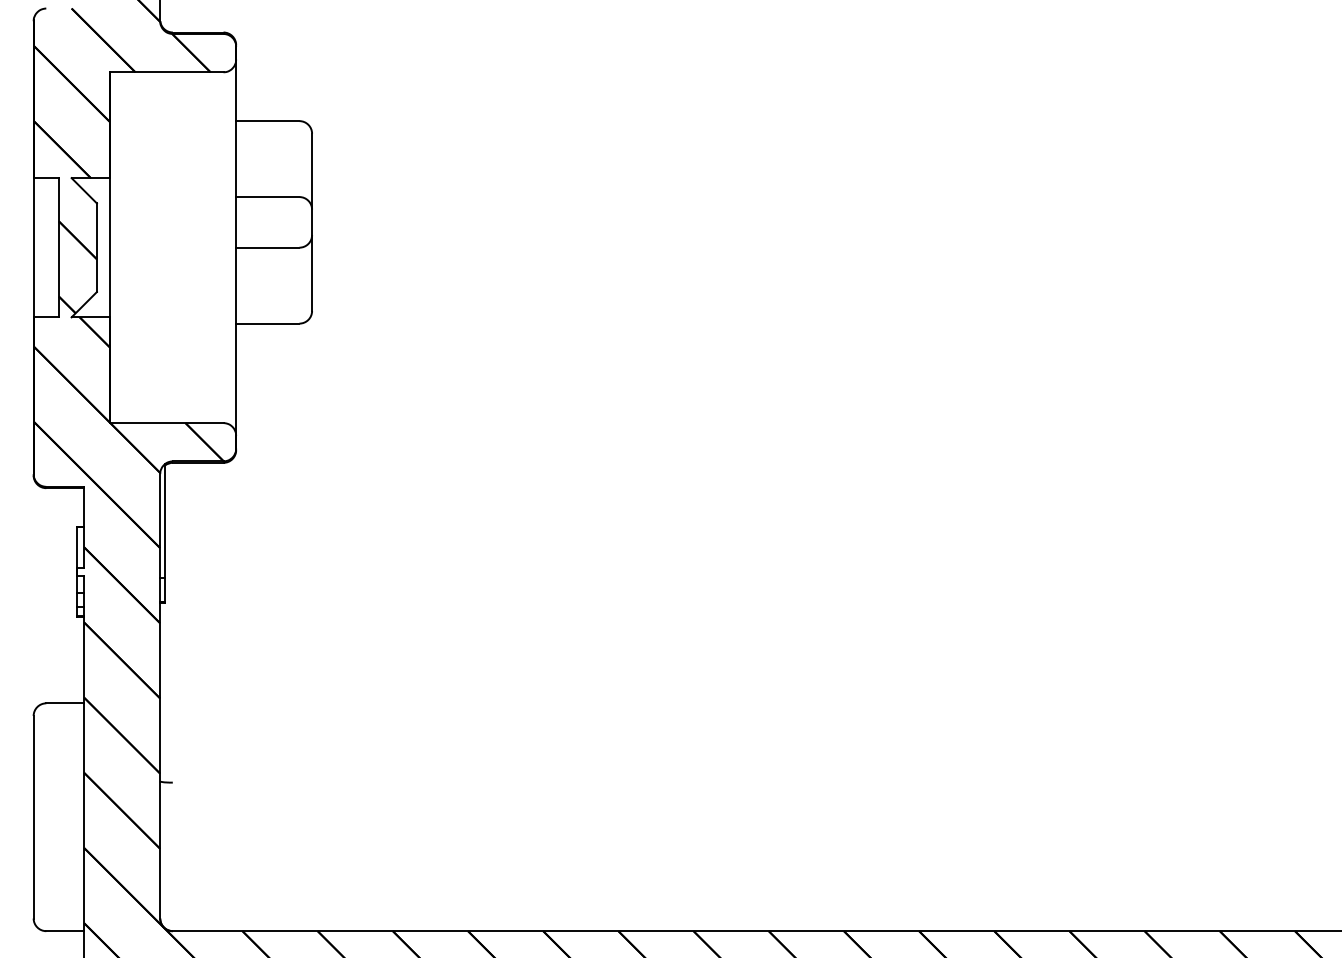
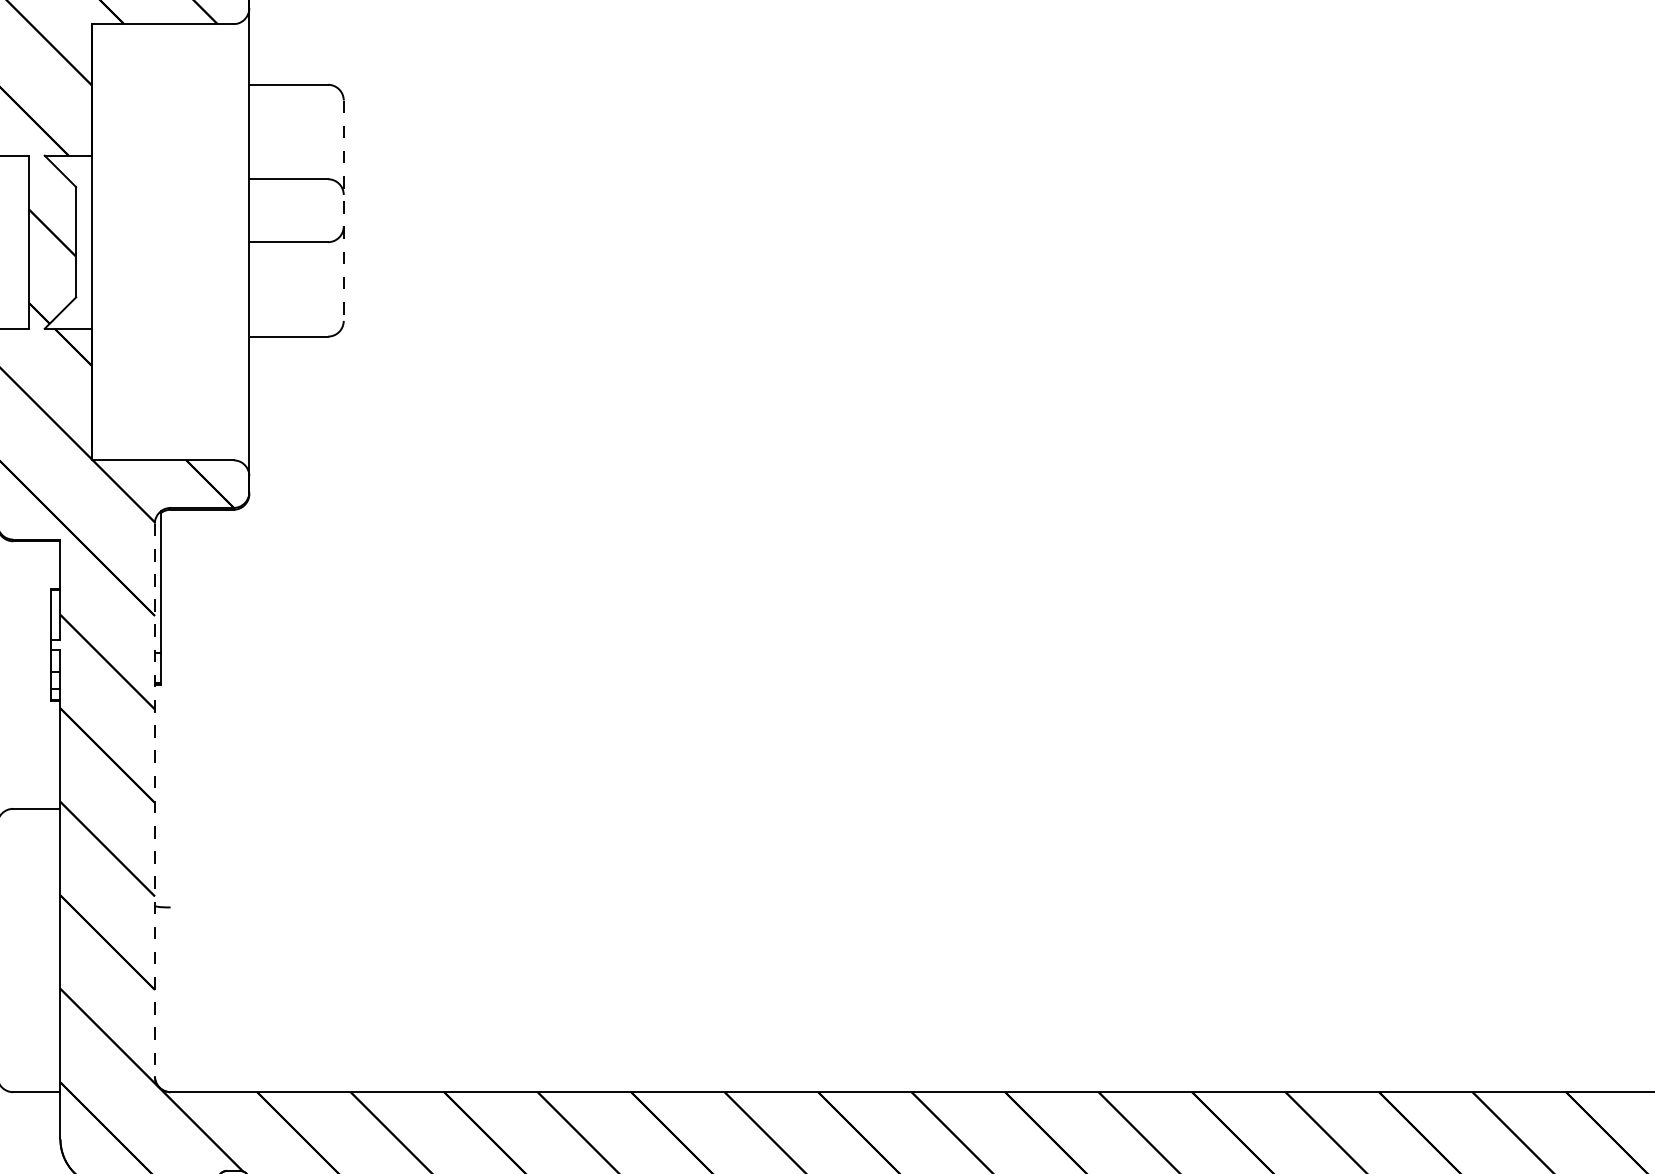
line: (312, 222) -> (344, 210), solid -> dashed
line: (160, 696) -> (155, 800), solid -> dashed

